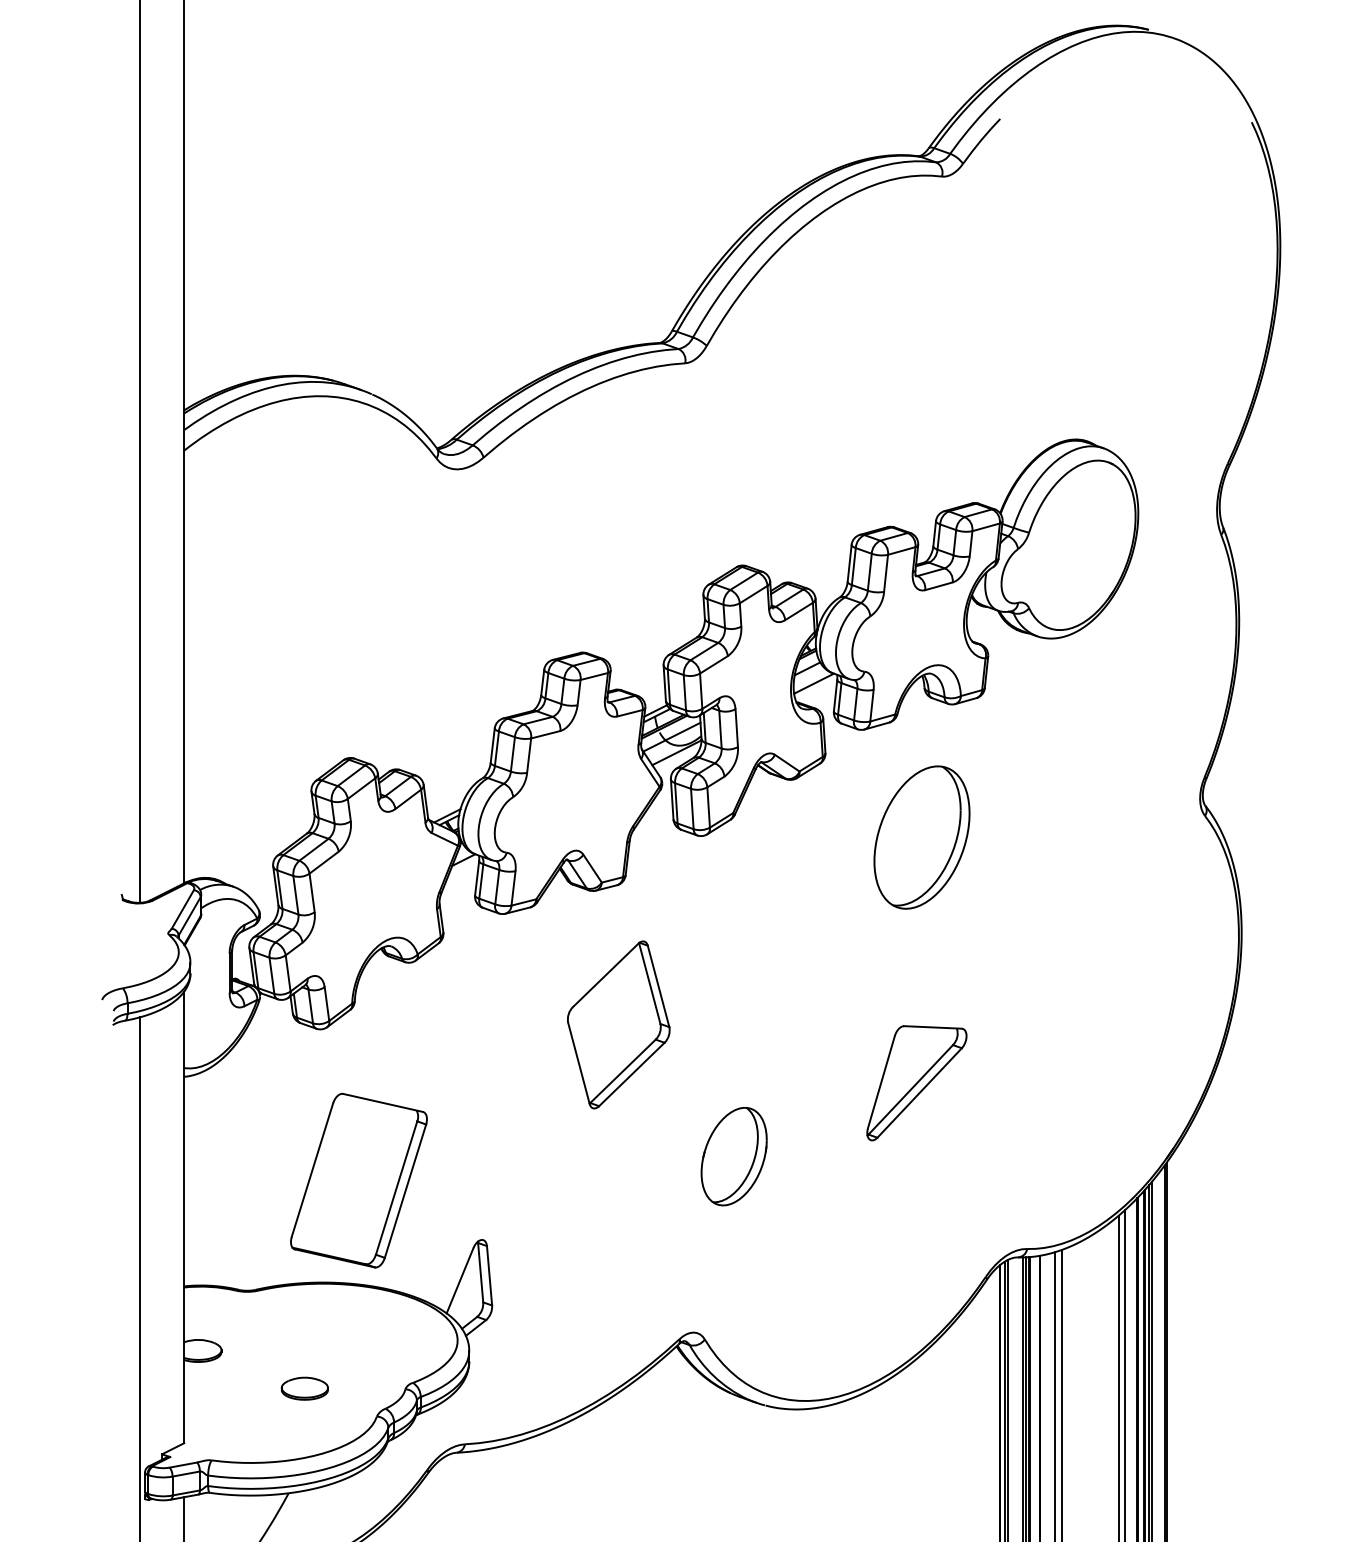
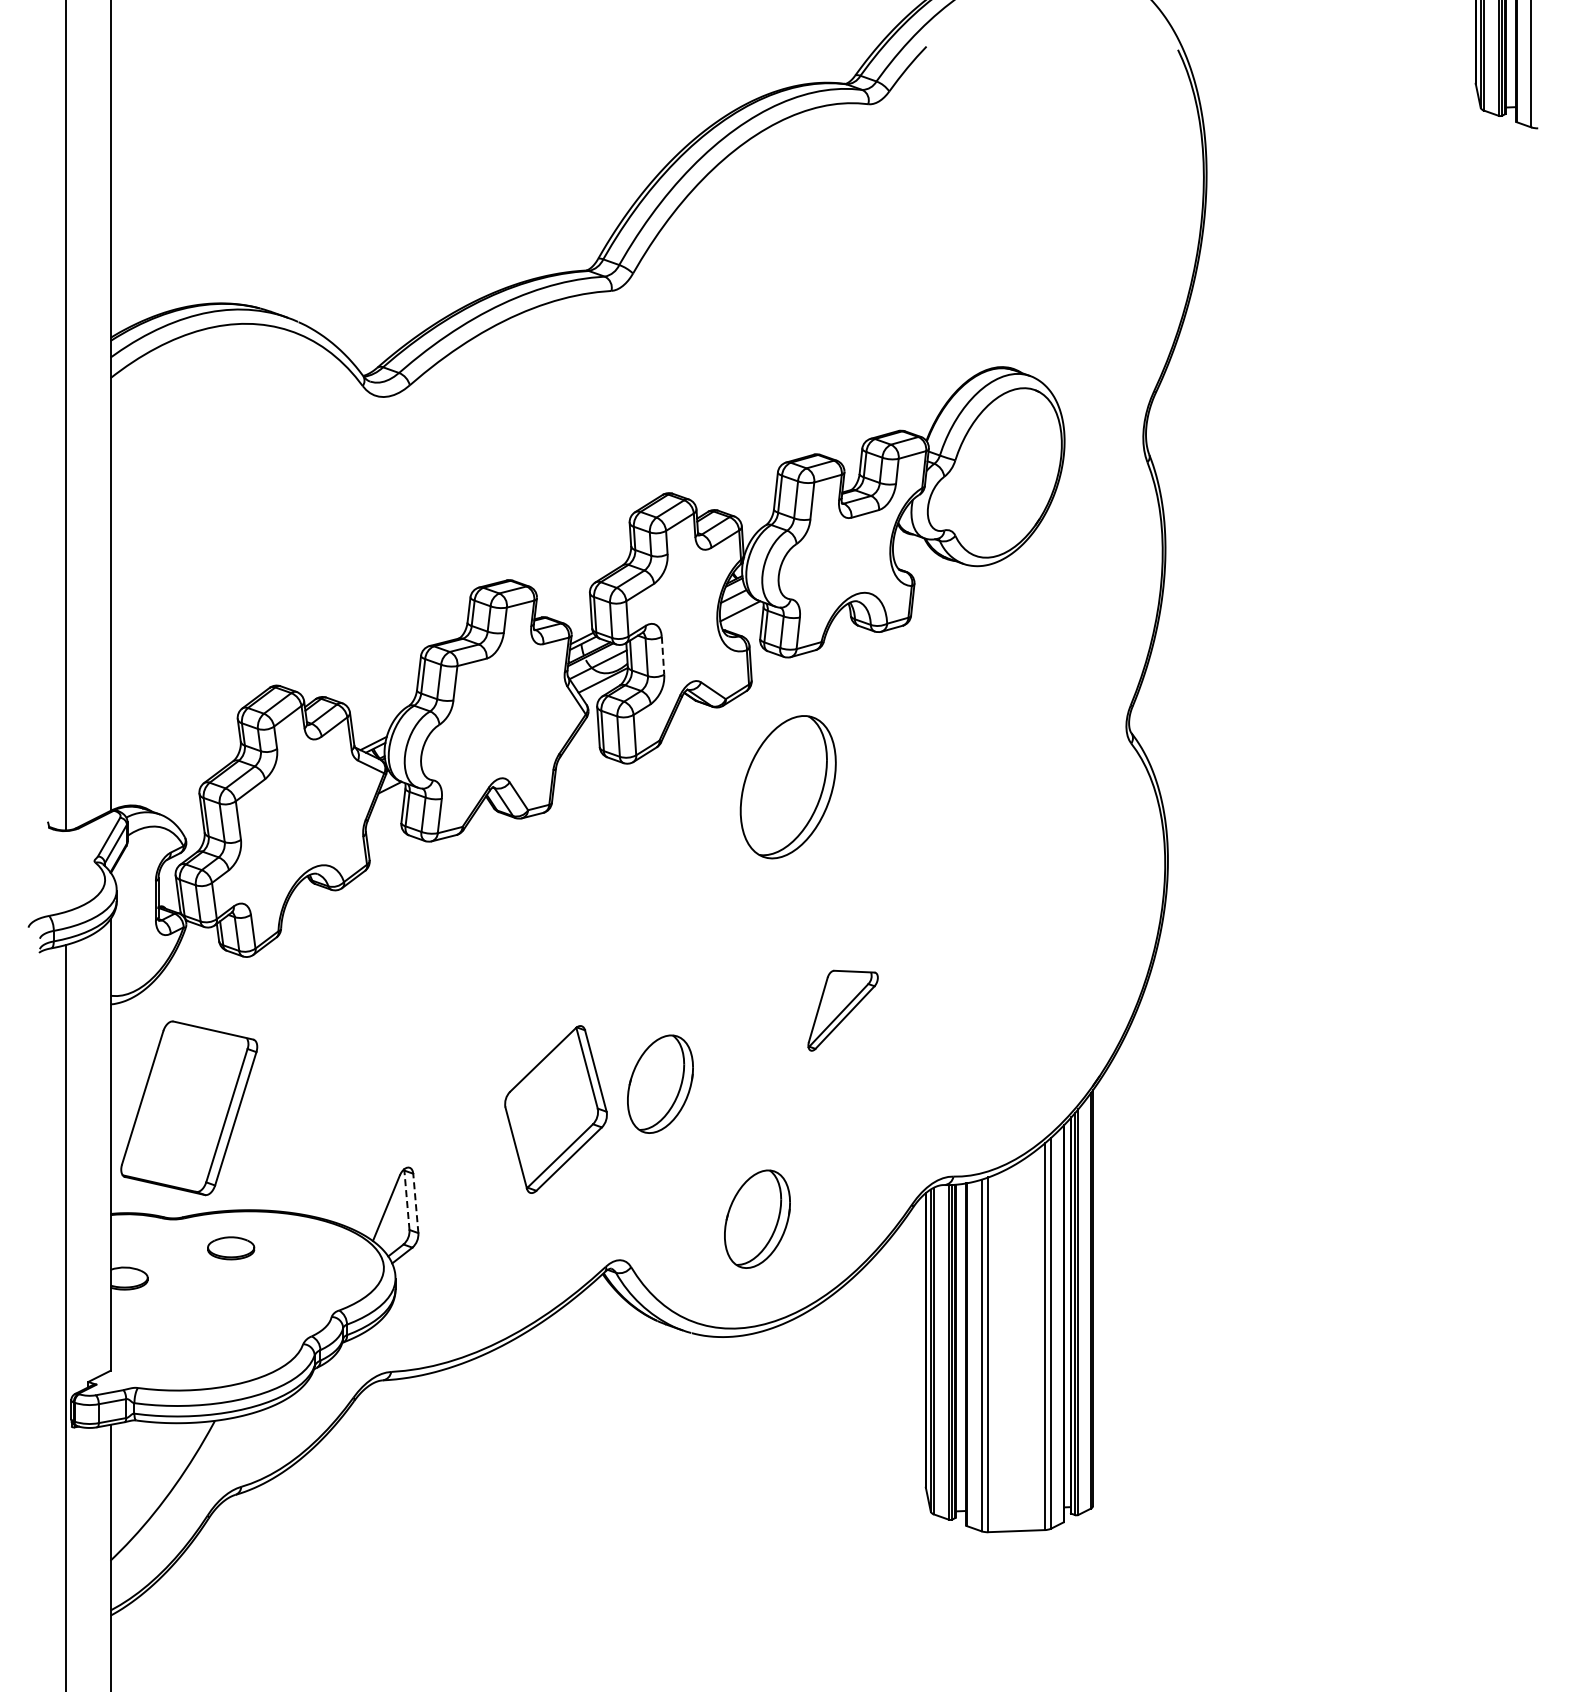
line: (737, 727) -> (663, 655), solid -> dashed
part: (921, 837) -> (787, 787), moved
part: (618, 1024) -> (555, 1109), moved
part: (916, 1082) -> (842, 1010), size x0.7
part: (359, 1180) -> (189, 1108), moved
line: (480, 1272) -> (406, 1200), solid -> dashed
line: (489, 1275) -> (415, 1203), solid -> dashed
part: (831, 1290) -> (757, 1218), added
part: (305, 1388) -> (231, 1248), moved

